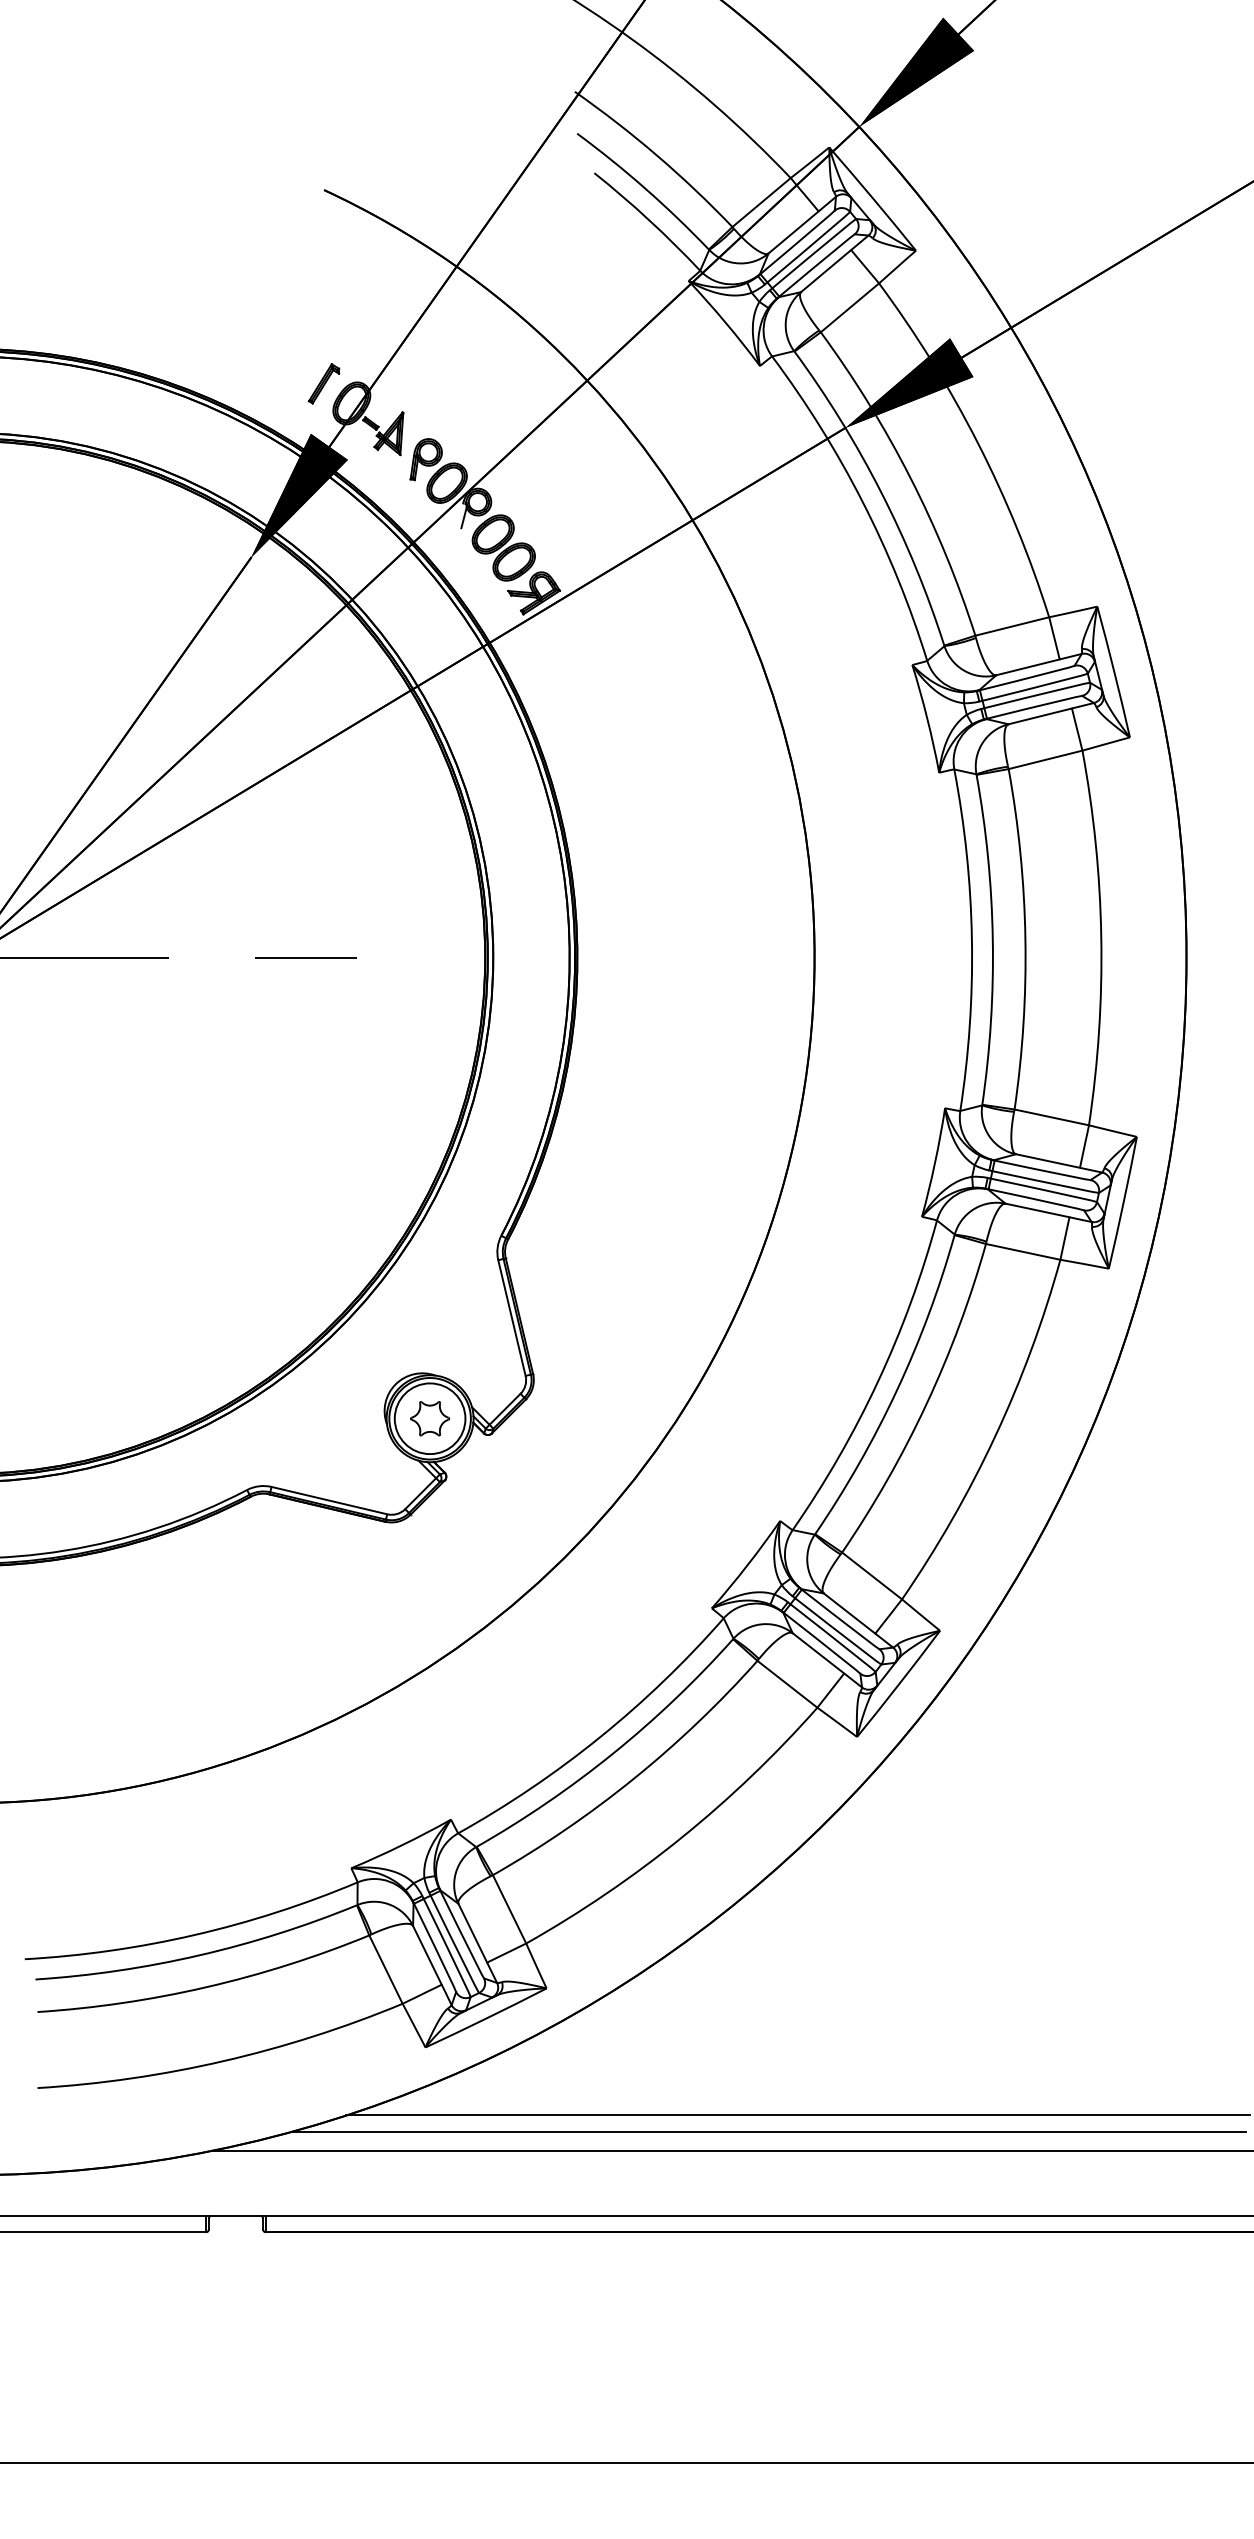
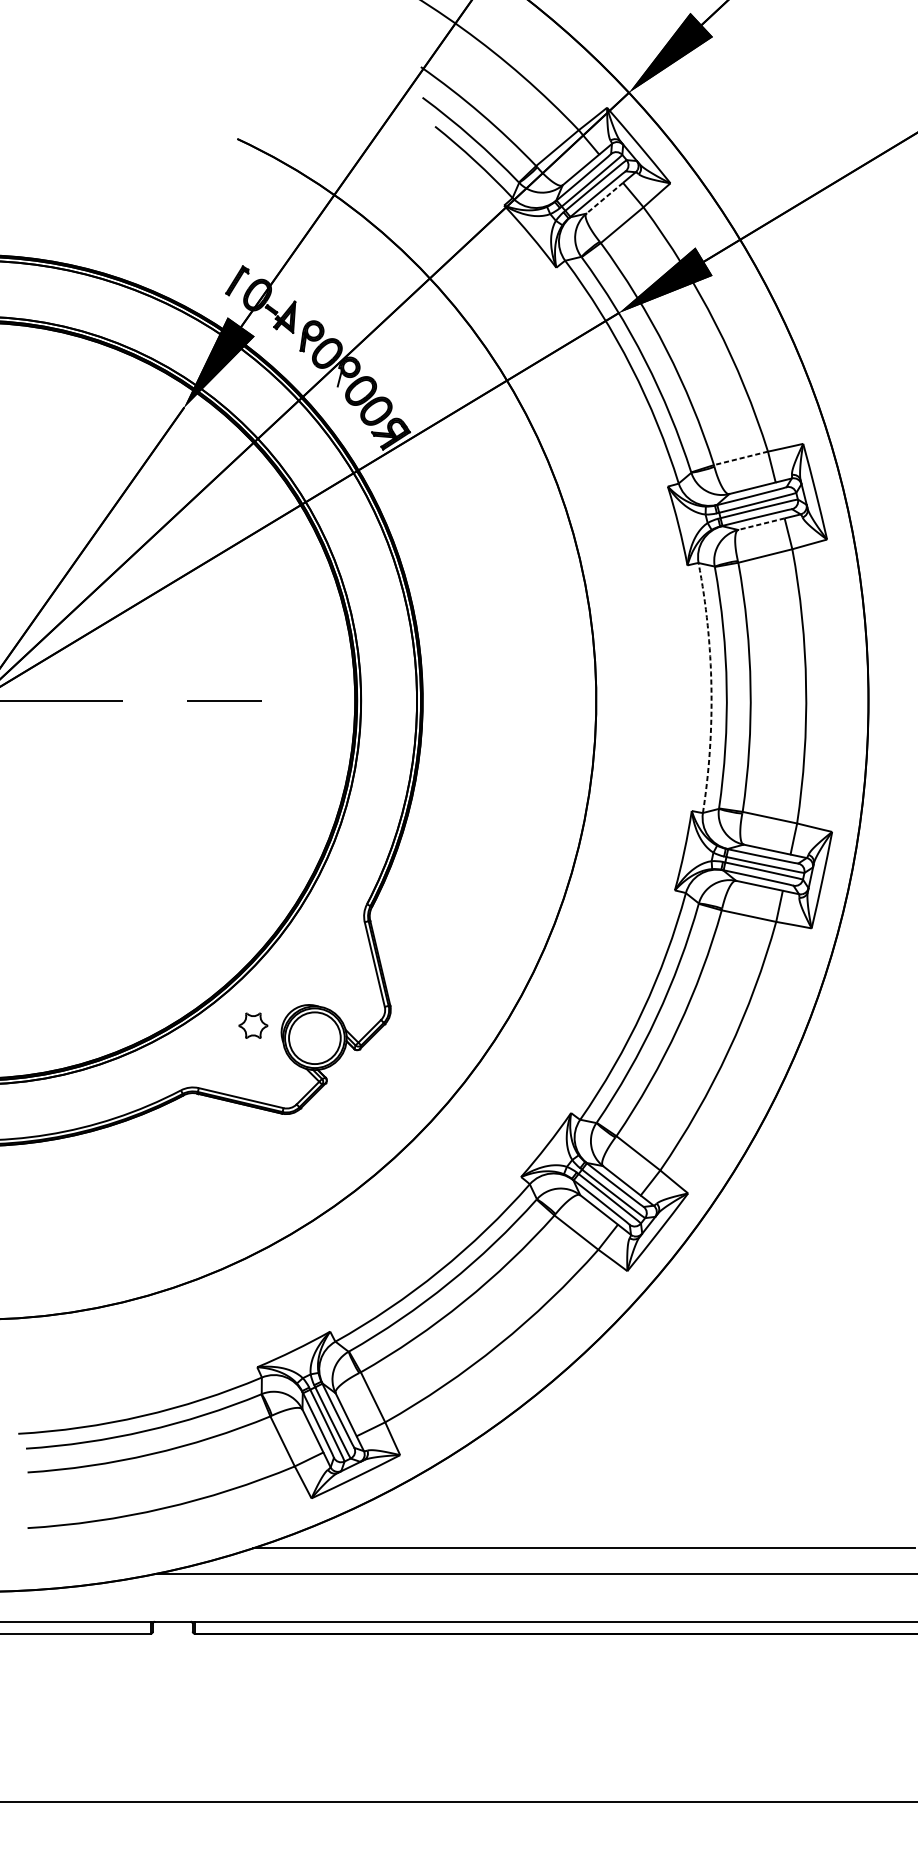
line: (826, 271) -> (605, 198), solid -> dashed
line: (1011, 626) -> (740, 458), solid -> dashed
line: (1040, 716) -> (761, 524), solid -> dashed
arc: (971, 940) -> (711, 688), solid -> dashed
part: (430, 1418) -> (253, 1025), moved
line: (768, 2131) -> (562, 1559), removed

